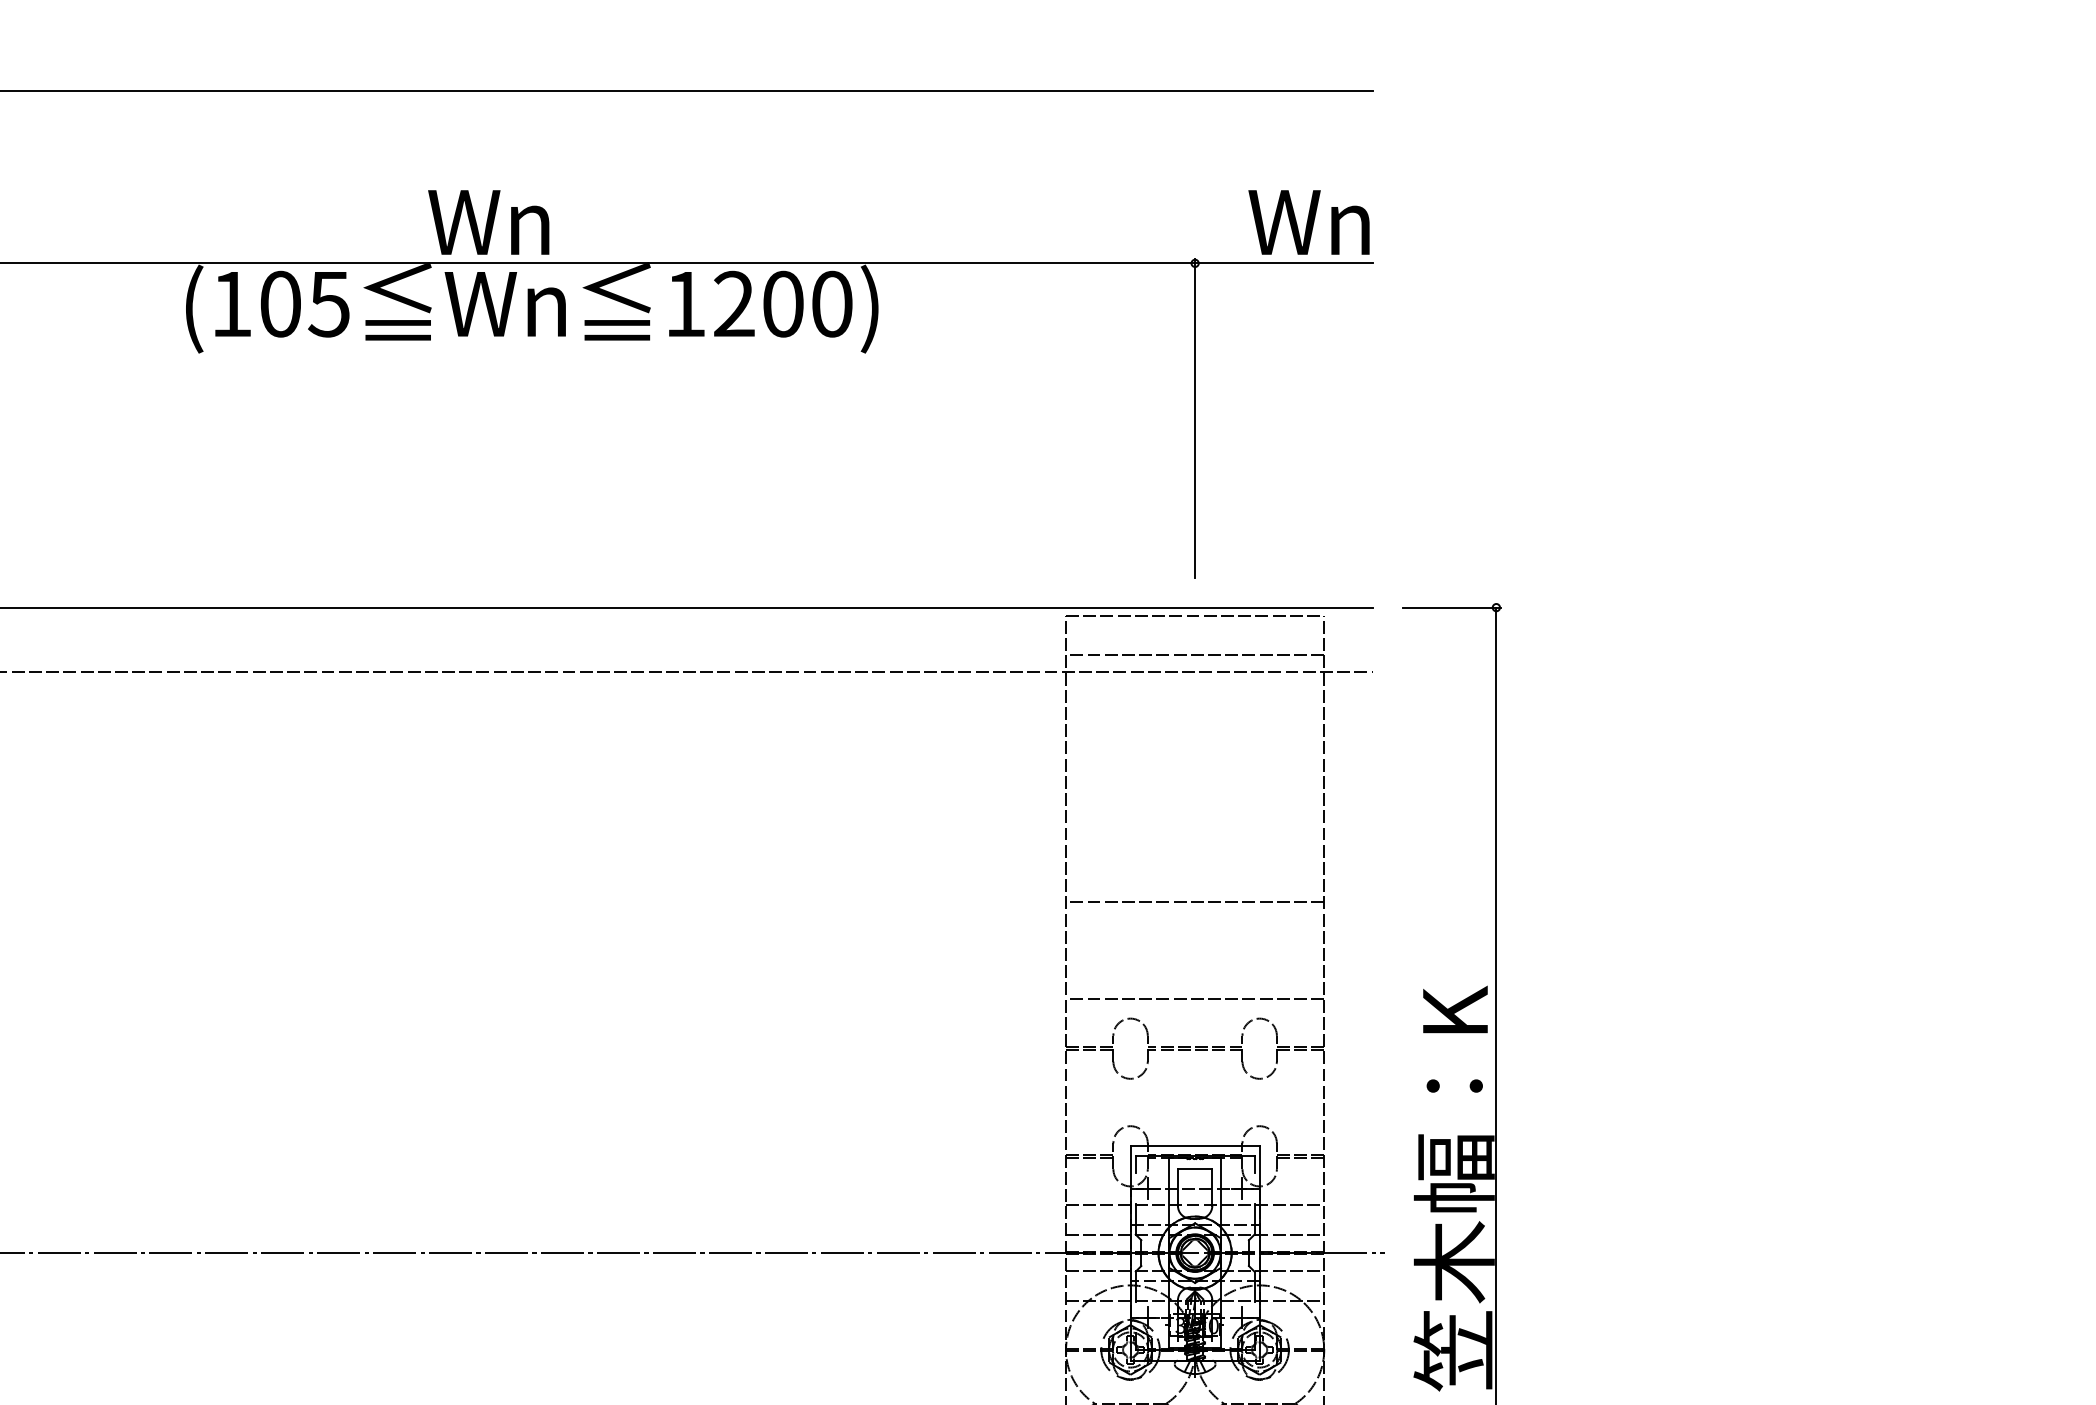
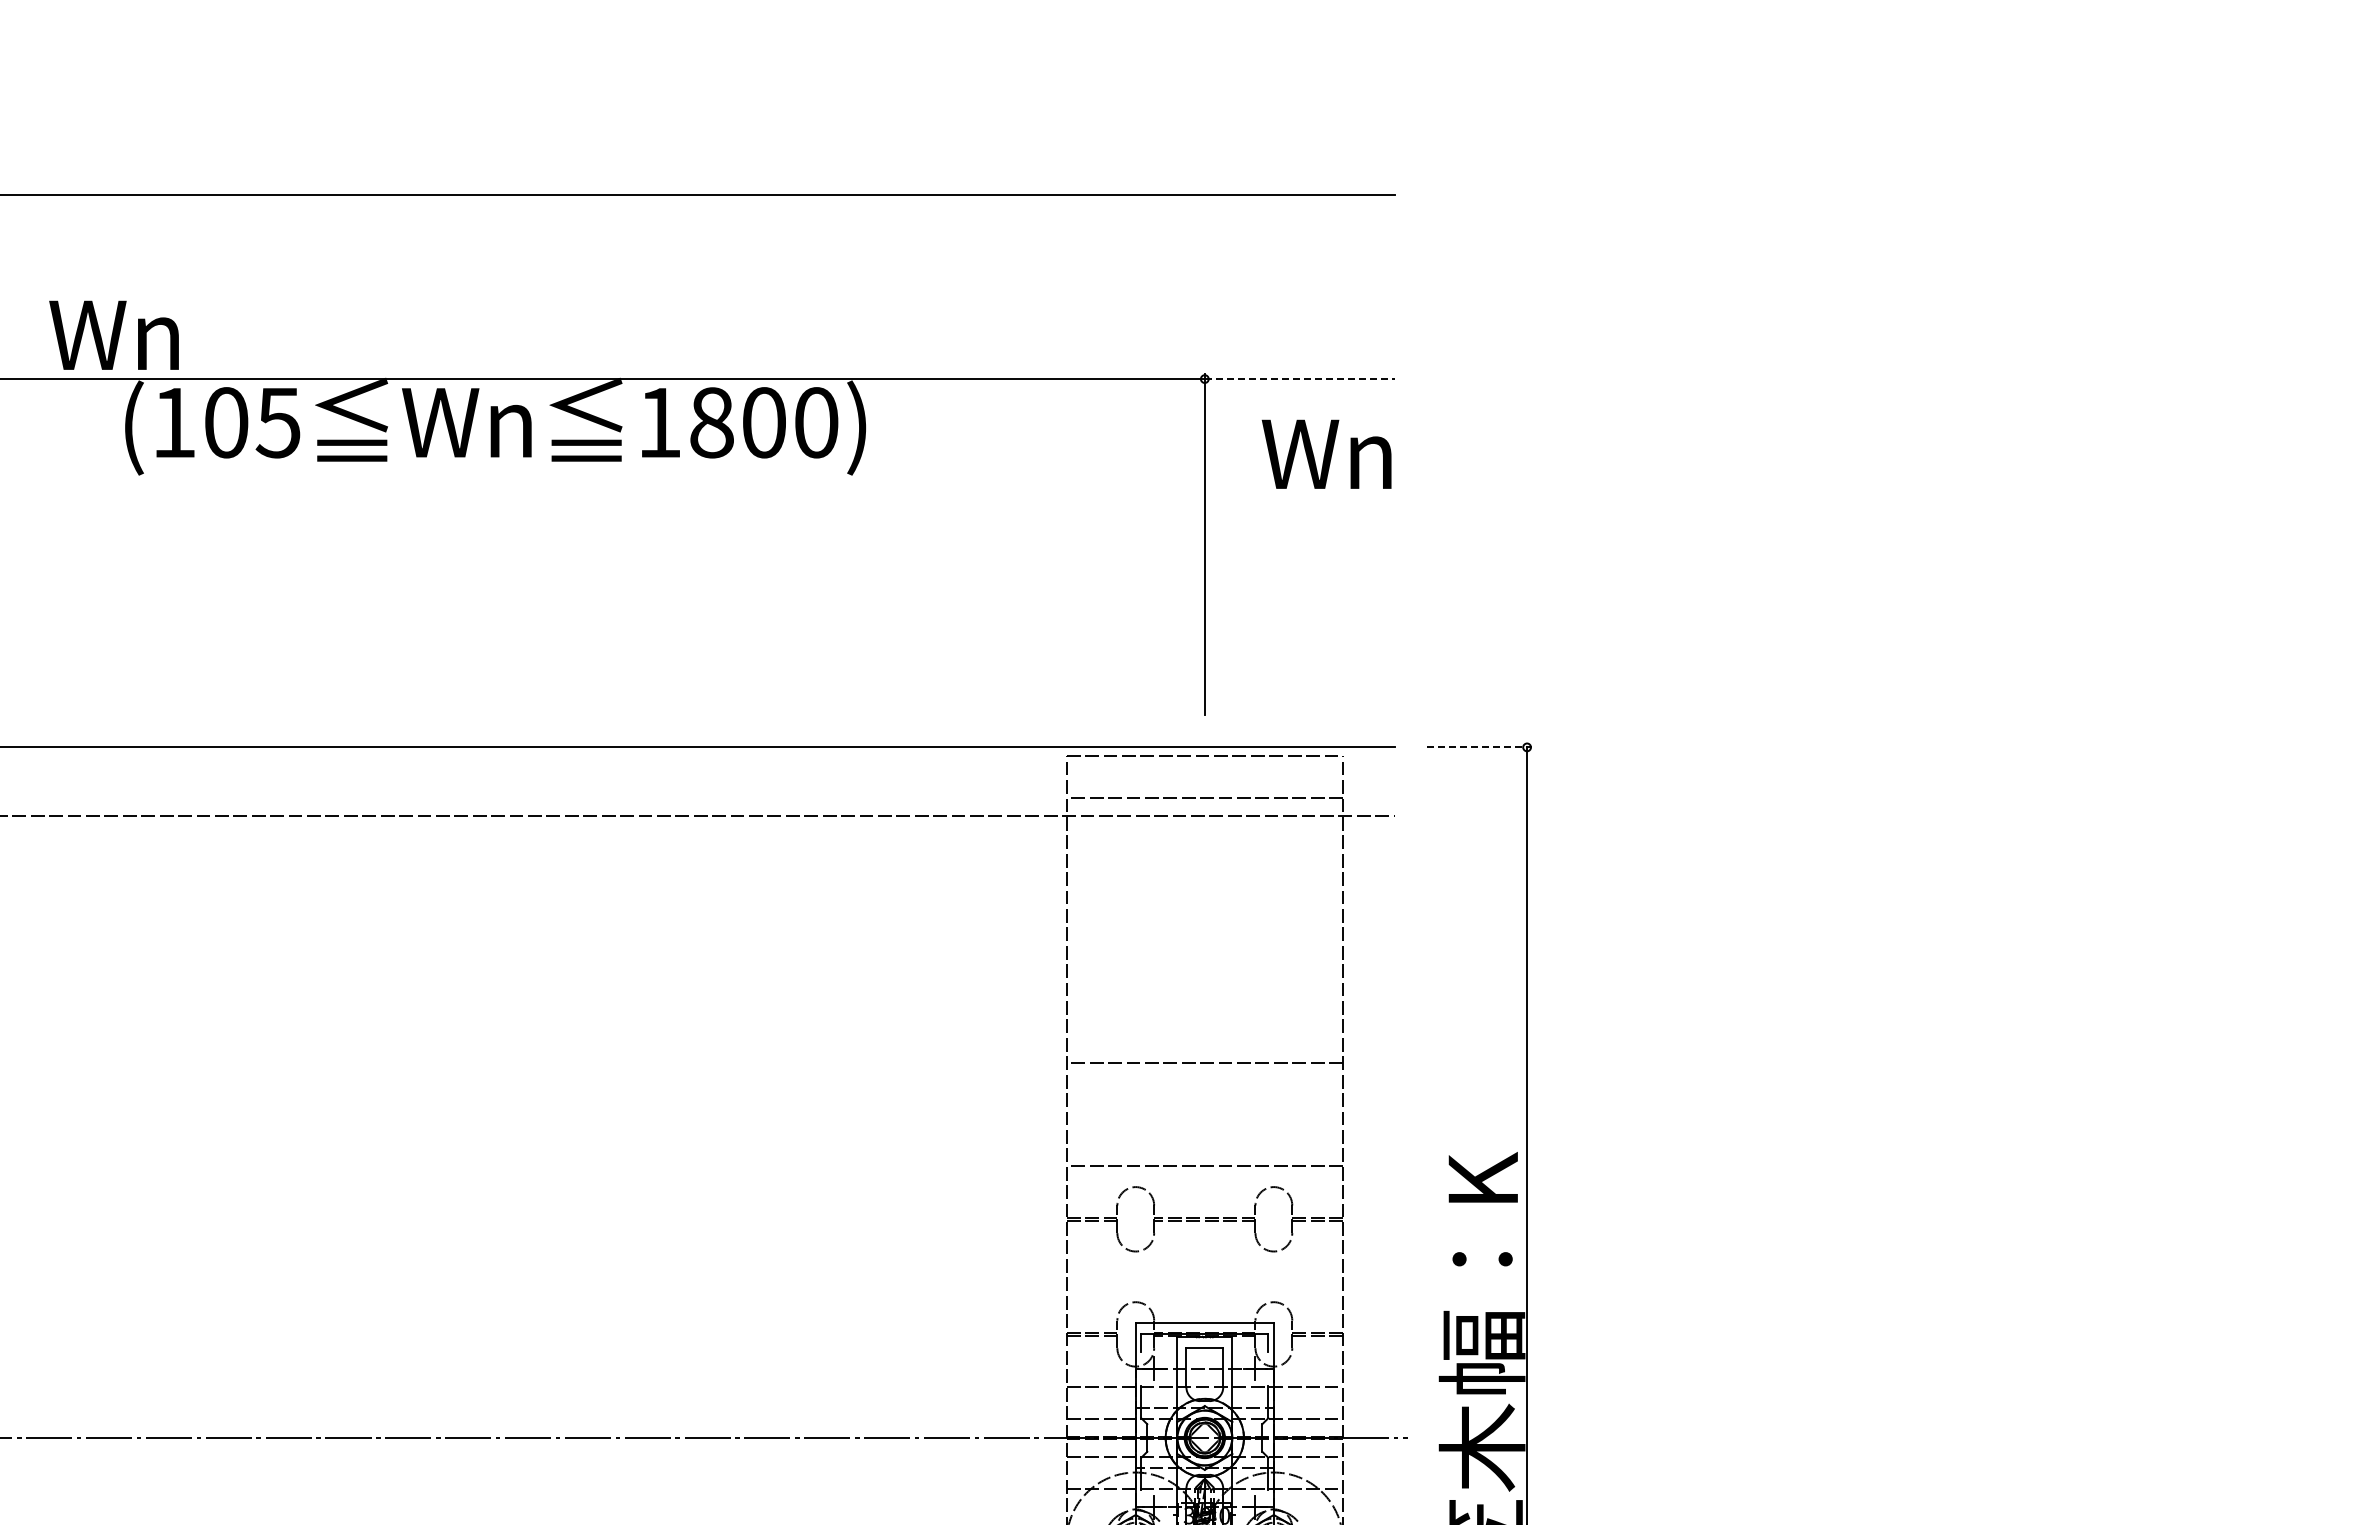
text: (488, 221) -> (113, 334), moved
text: (1308, 221) -> (1326, 453), moved
line: (1283, 263) -> (1299, 379), solid -> dashed
text: (734, 303) -> (711, 422), 1200) -> 1800)
line: (1451, 607) -> (1479, 747), solid -> dashed

